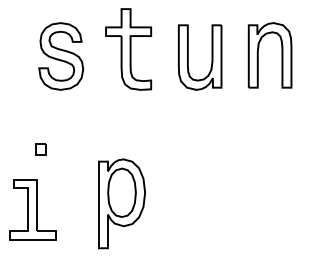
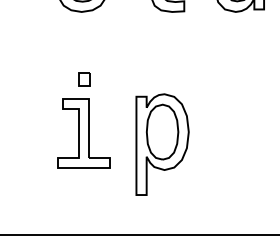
part: (40, 149) -> (83, 79), moved
part: (121, 203) -> (161, 144), moved
part: (32, 209) -> (83, 132), moved

